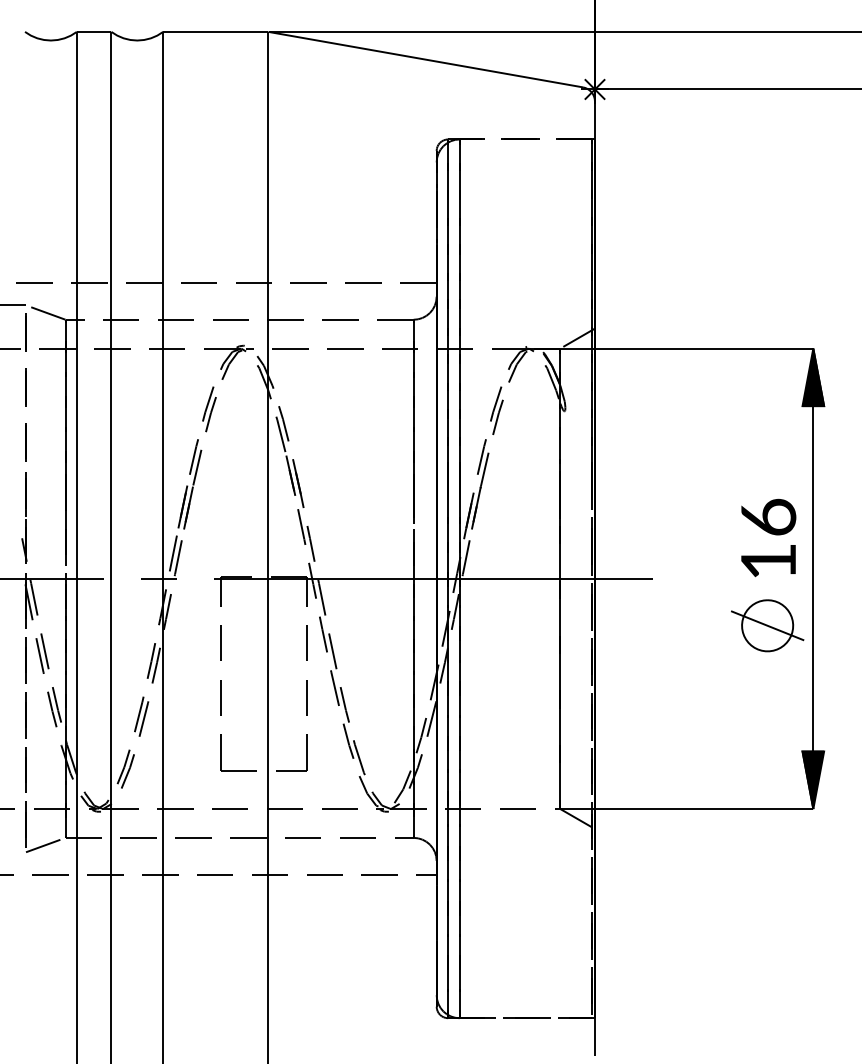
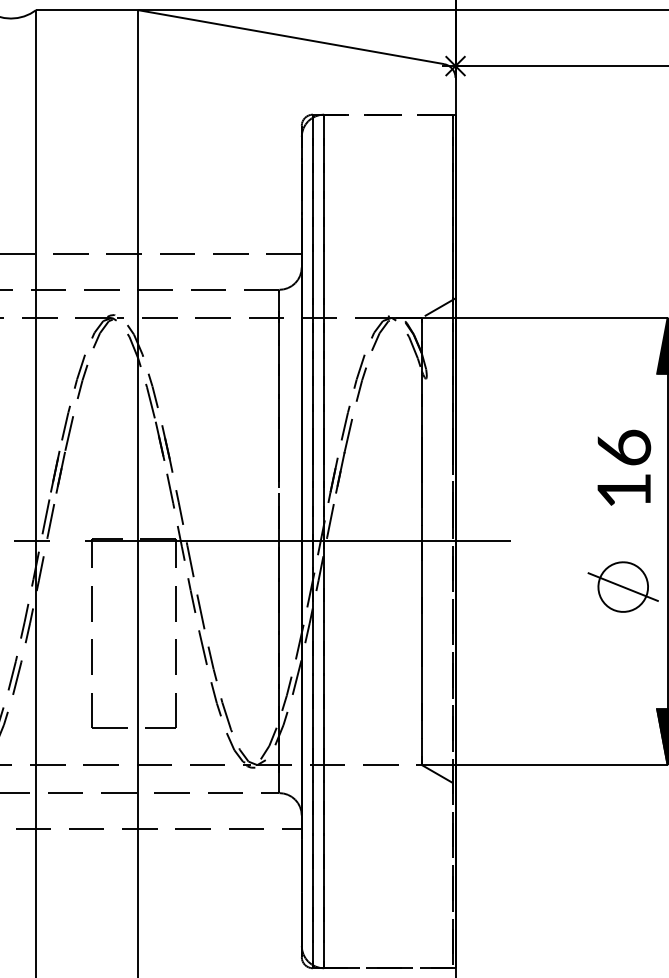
text: (768, 537) -> (624, 467), moved

